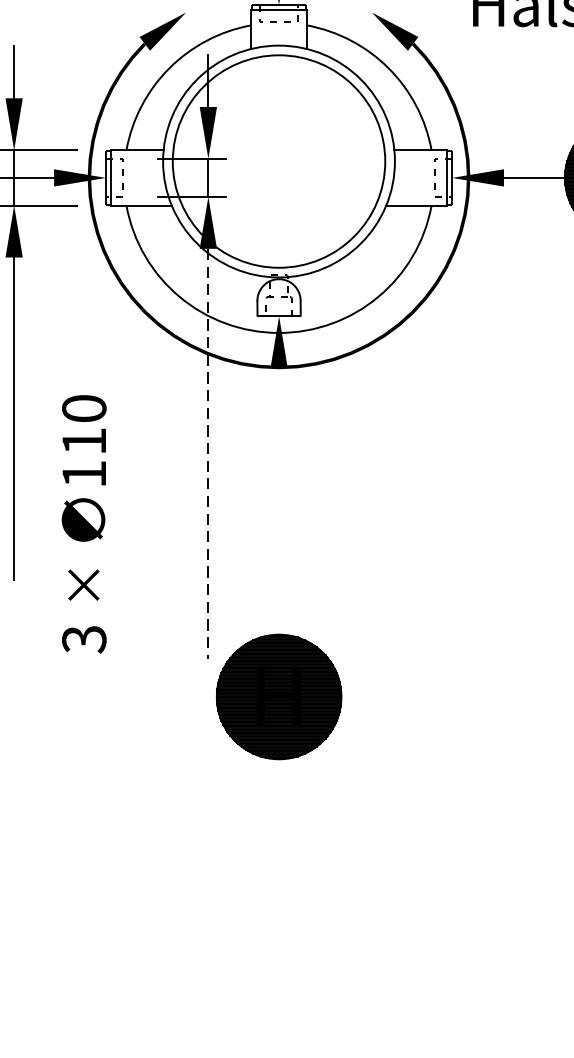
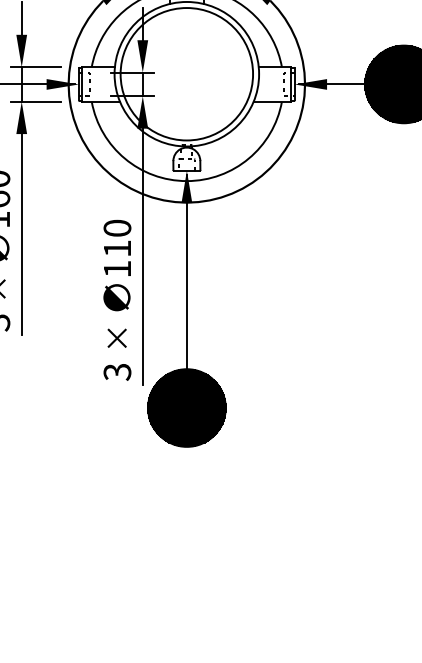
line: (207, 453) -> (142, 256), dashed -> solid
line: (278, 479) -> (186, 272), added
text: (84, 522) -> (117, 299), moved

